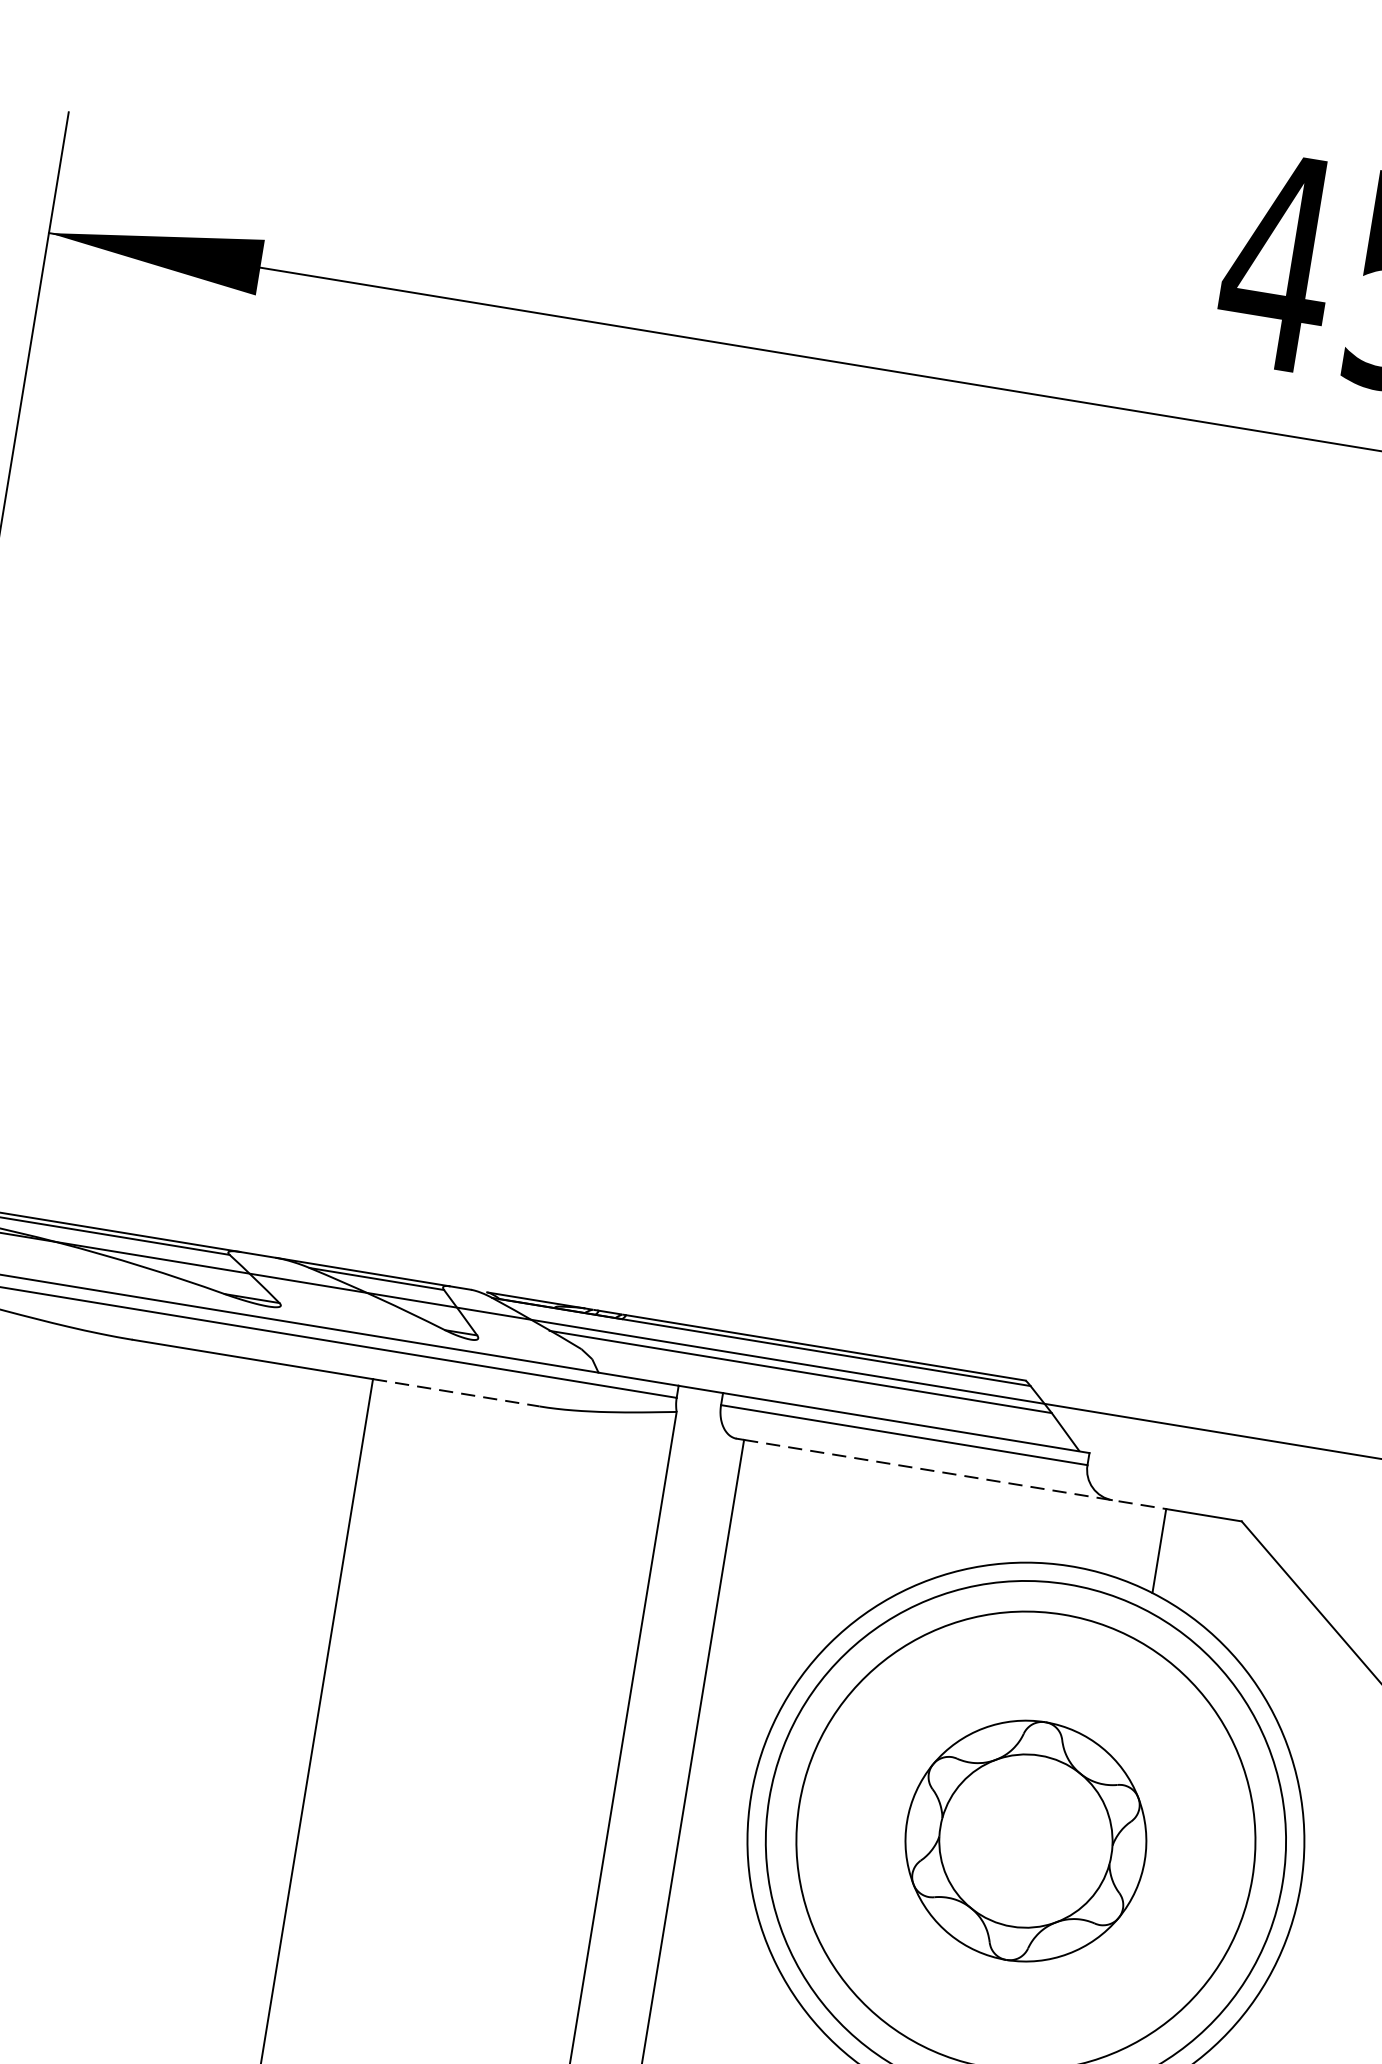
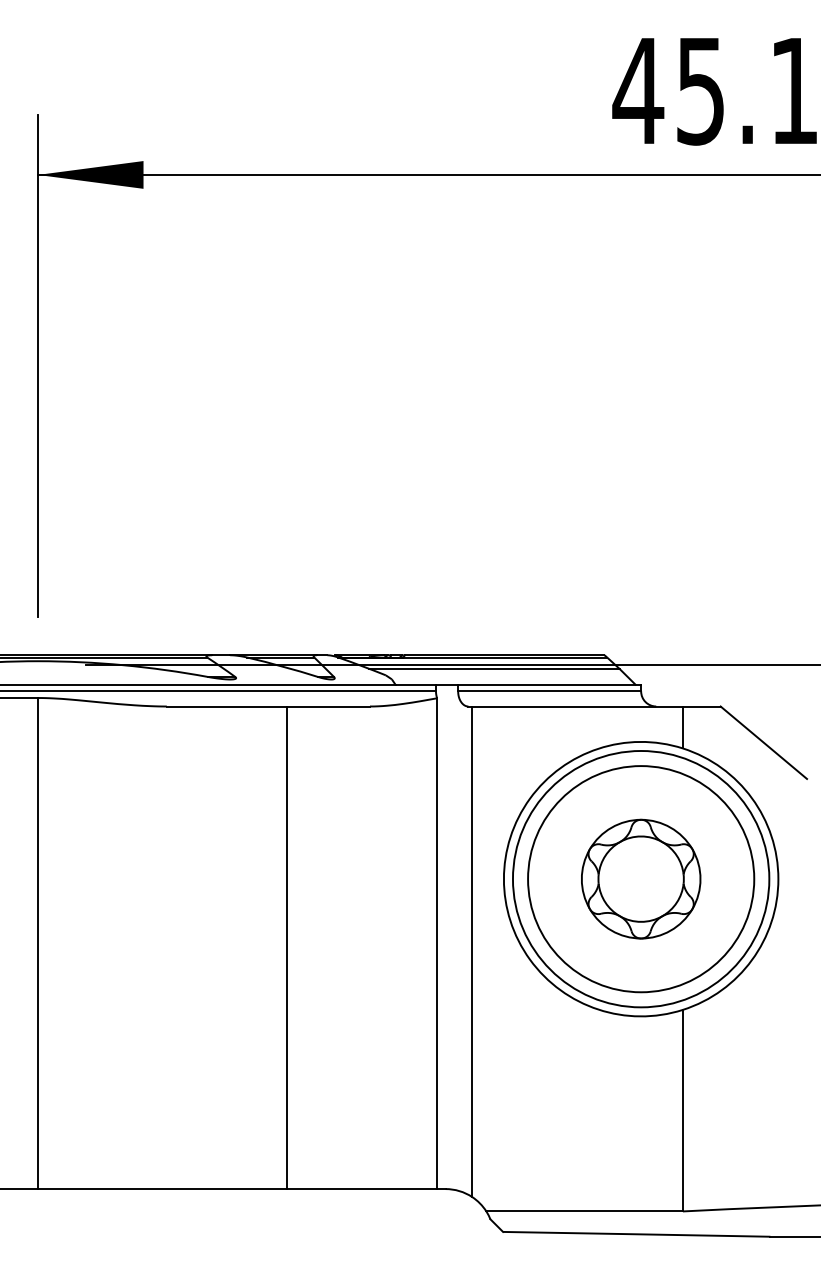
line: (456, 1392) -> (328, 706), dashed -> solid
line: (957, 1474) -> (578, 706), dashed -> solid

